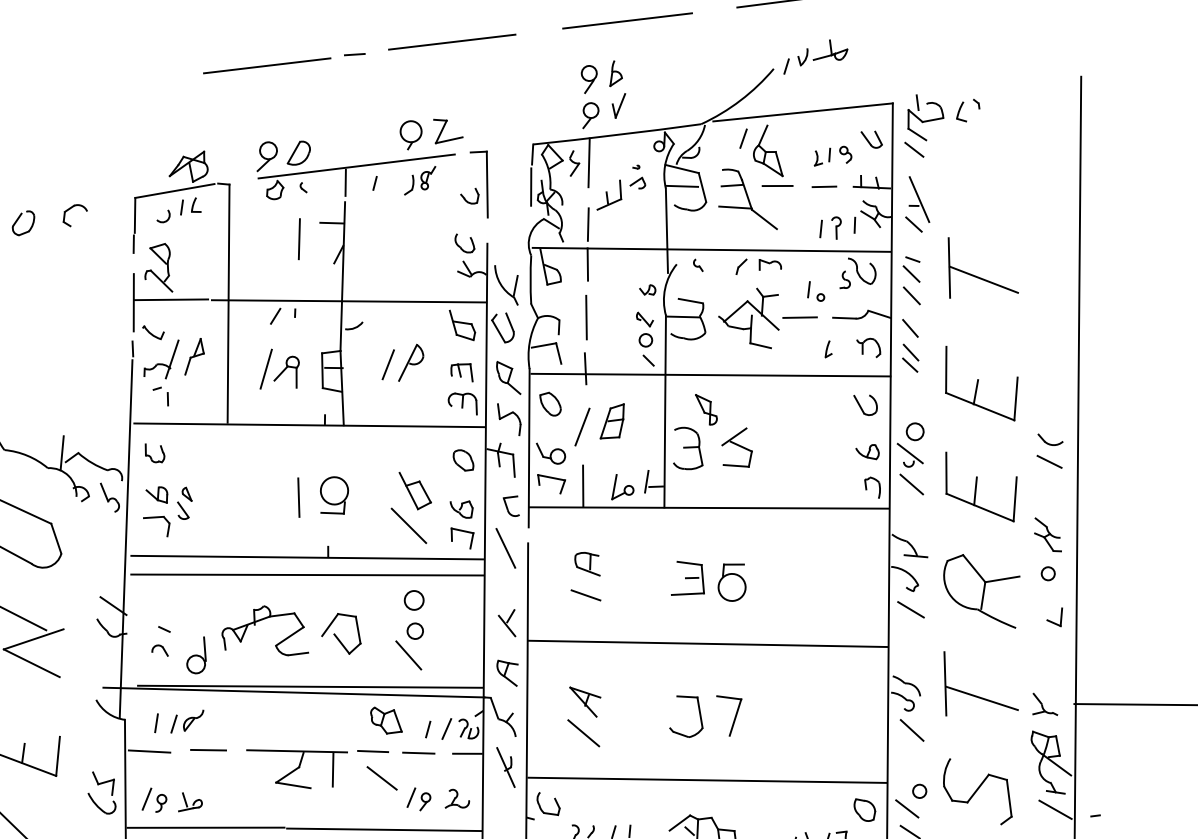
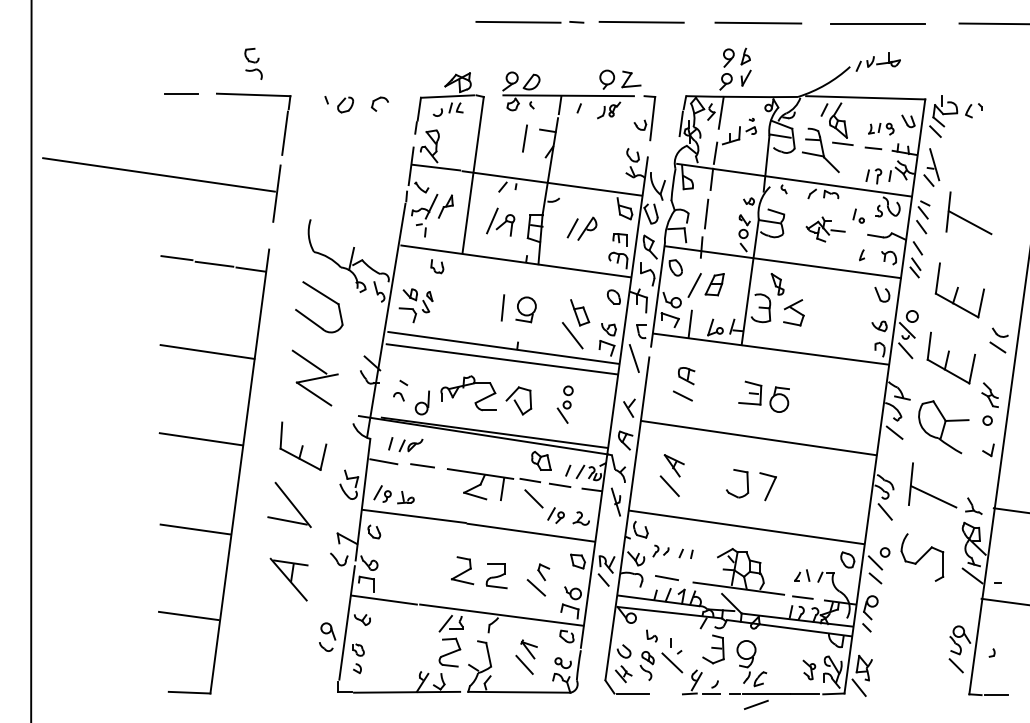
part: (768, 317) -> (825, 229), size x0.6
part: (155, 452) -> (437, 266), moved
part: (409, 630) -> (564, 404), size x0.7

